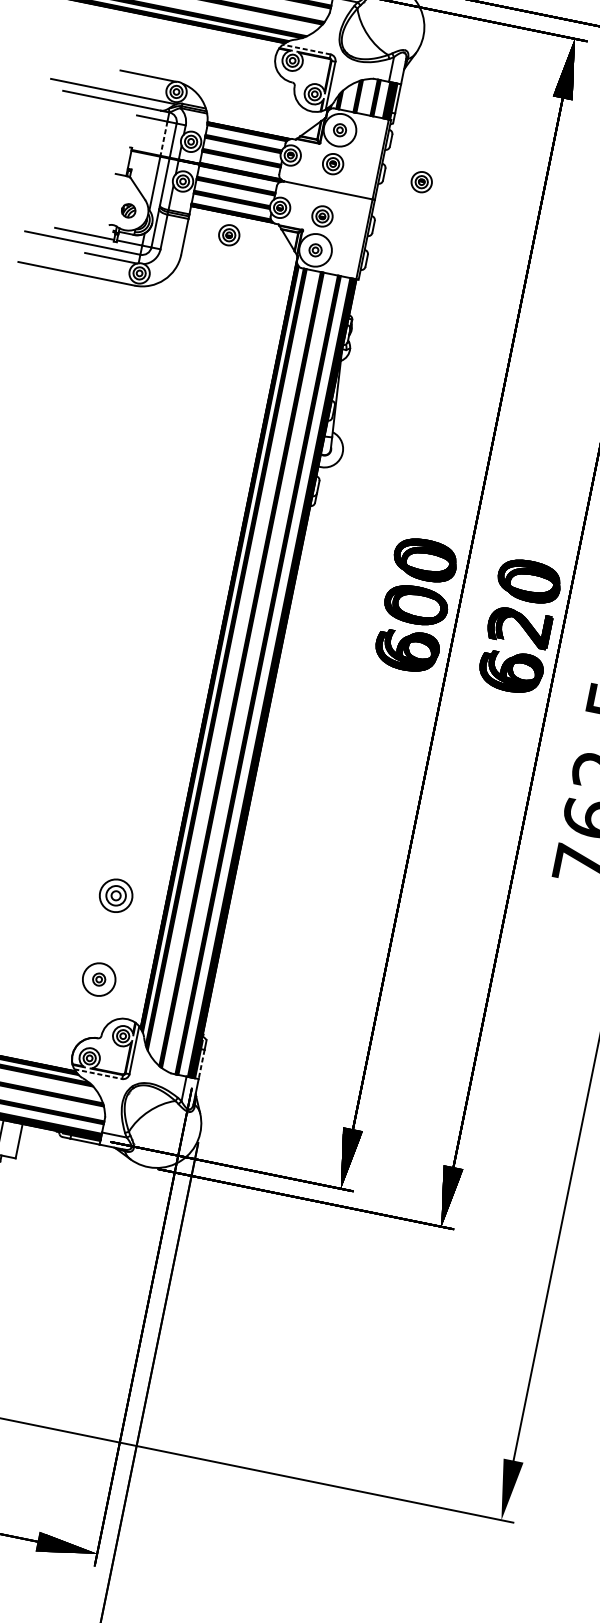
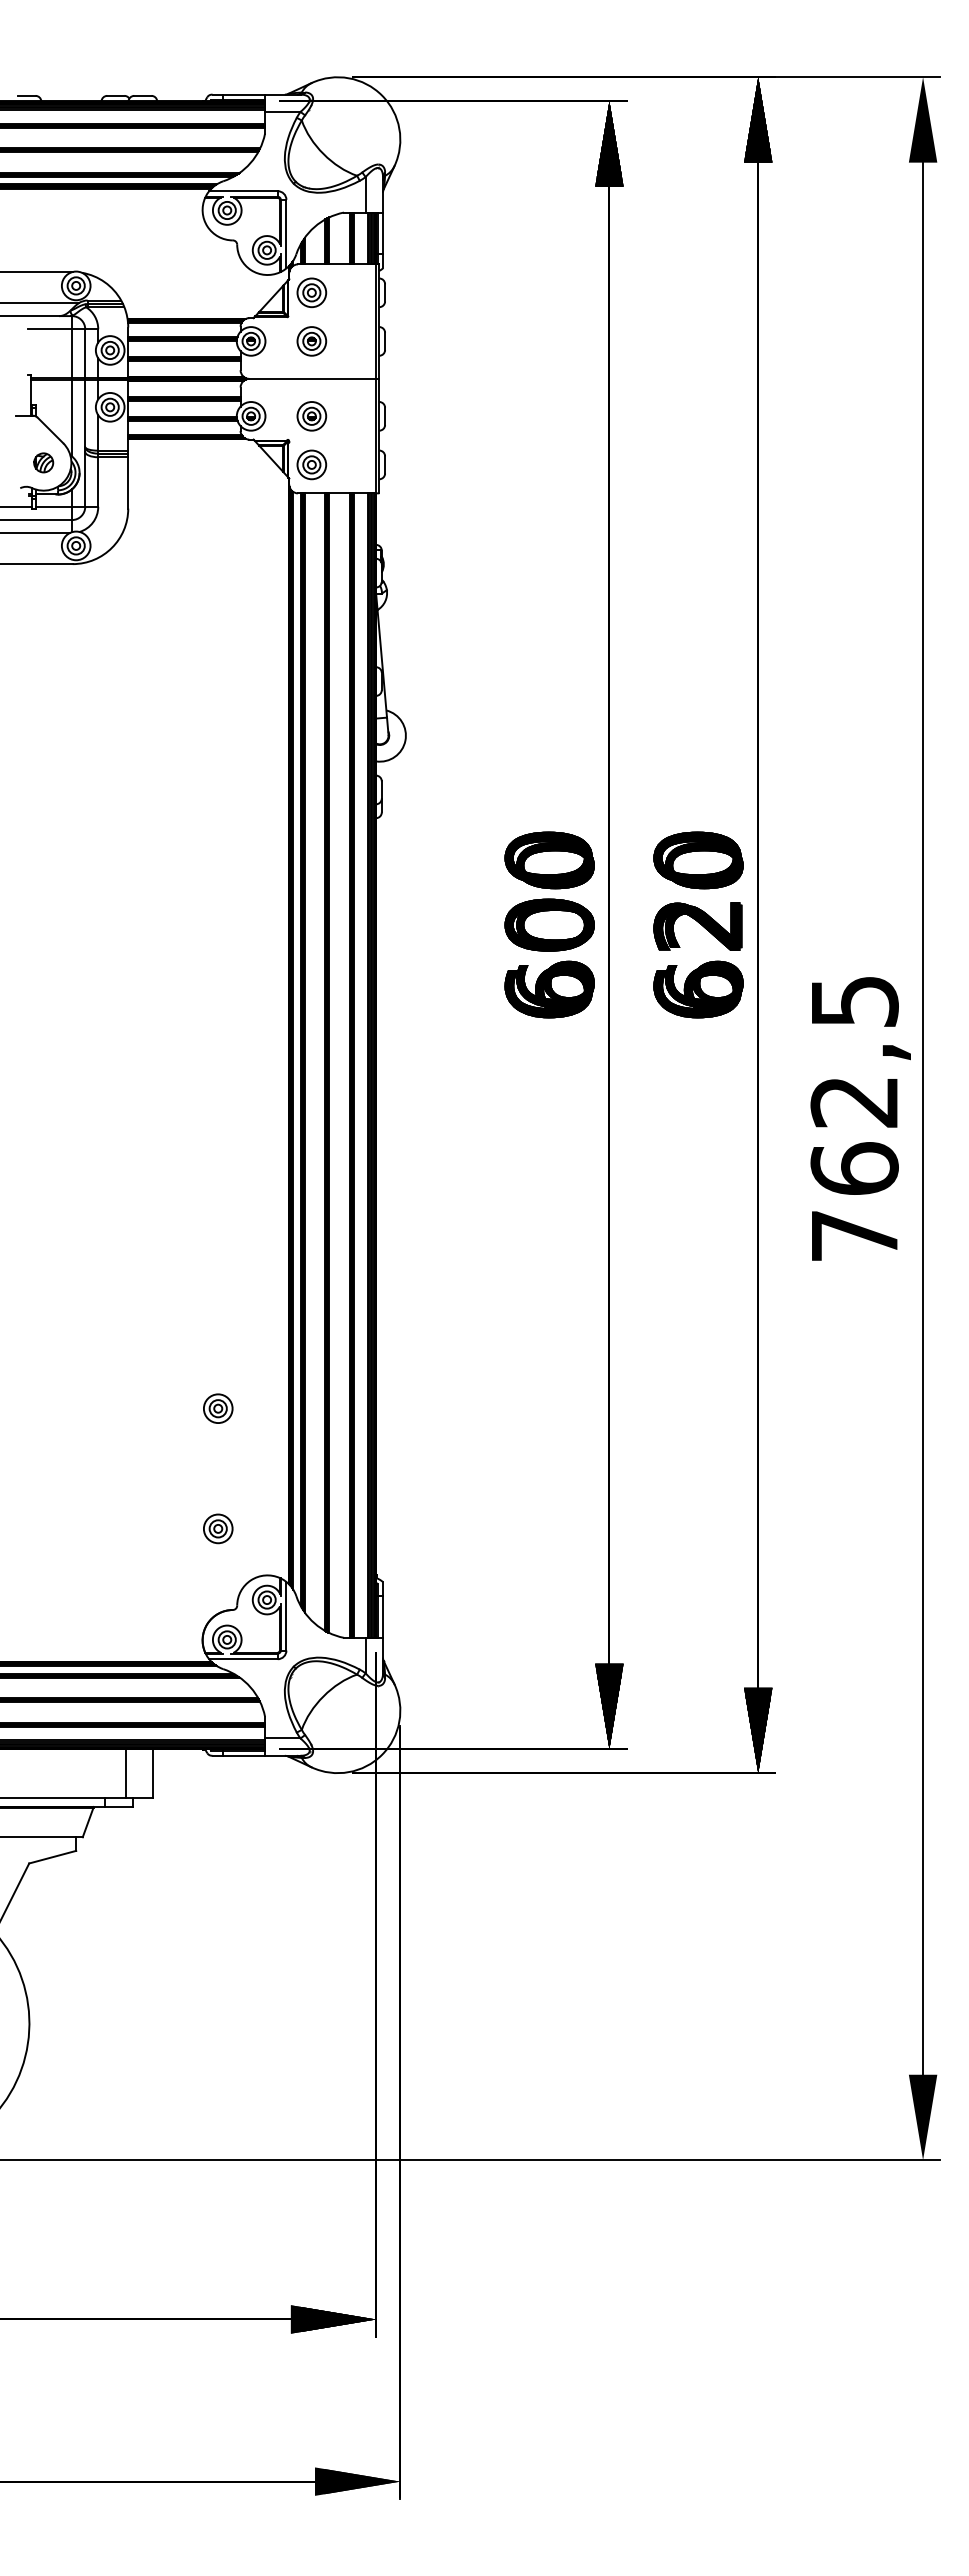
line: (306, 49) -> (242, 191), dashed -> solid
circle: (339, 129) -> (311, 292), size x0.62
line: (164, 139) -> (72, 354), dashed -> solid
part: (421, 182) -> (438, 341), removed
part: (228, 235) -> (188, 468), removed
circle: (315, 250) -> (311, 464), size x0.62
part: (116, 895) -> (218, 1408), size x0.62
circle: (98, 979) -> (217, 1528), size x0.62
line: (202, 1064) -> (383, 1616), dashed -> solid
line: (98, 1074) -> (243, 1659), dashed -> solid

